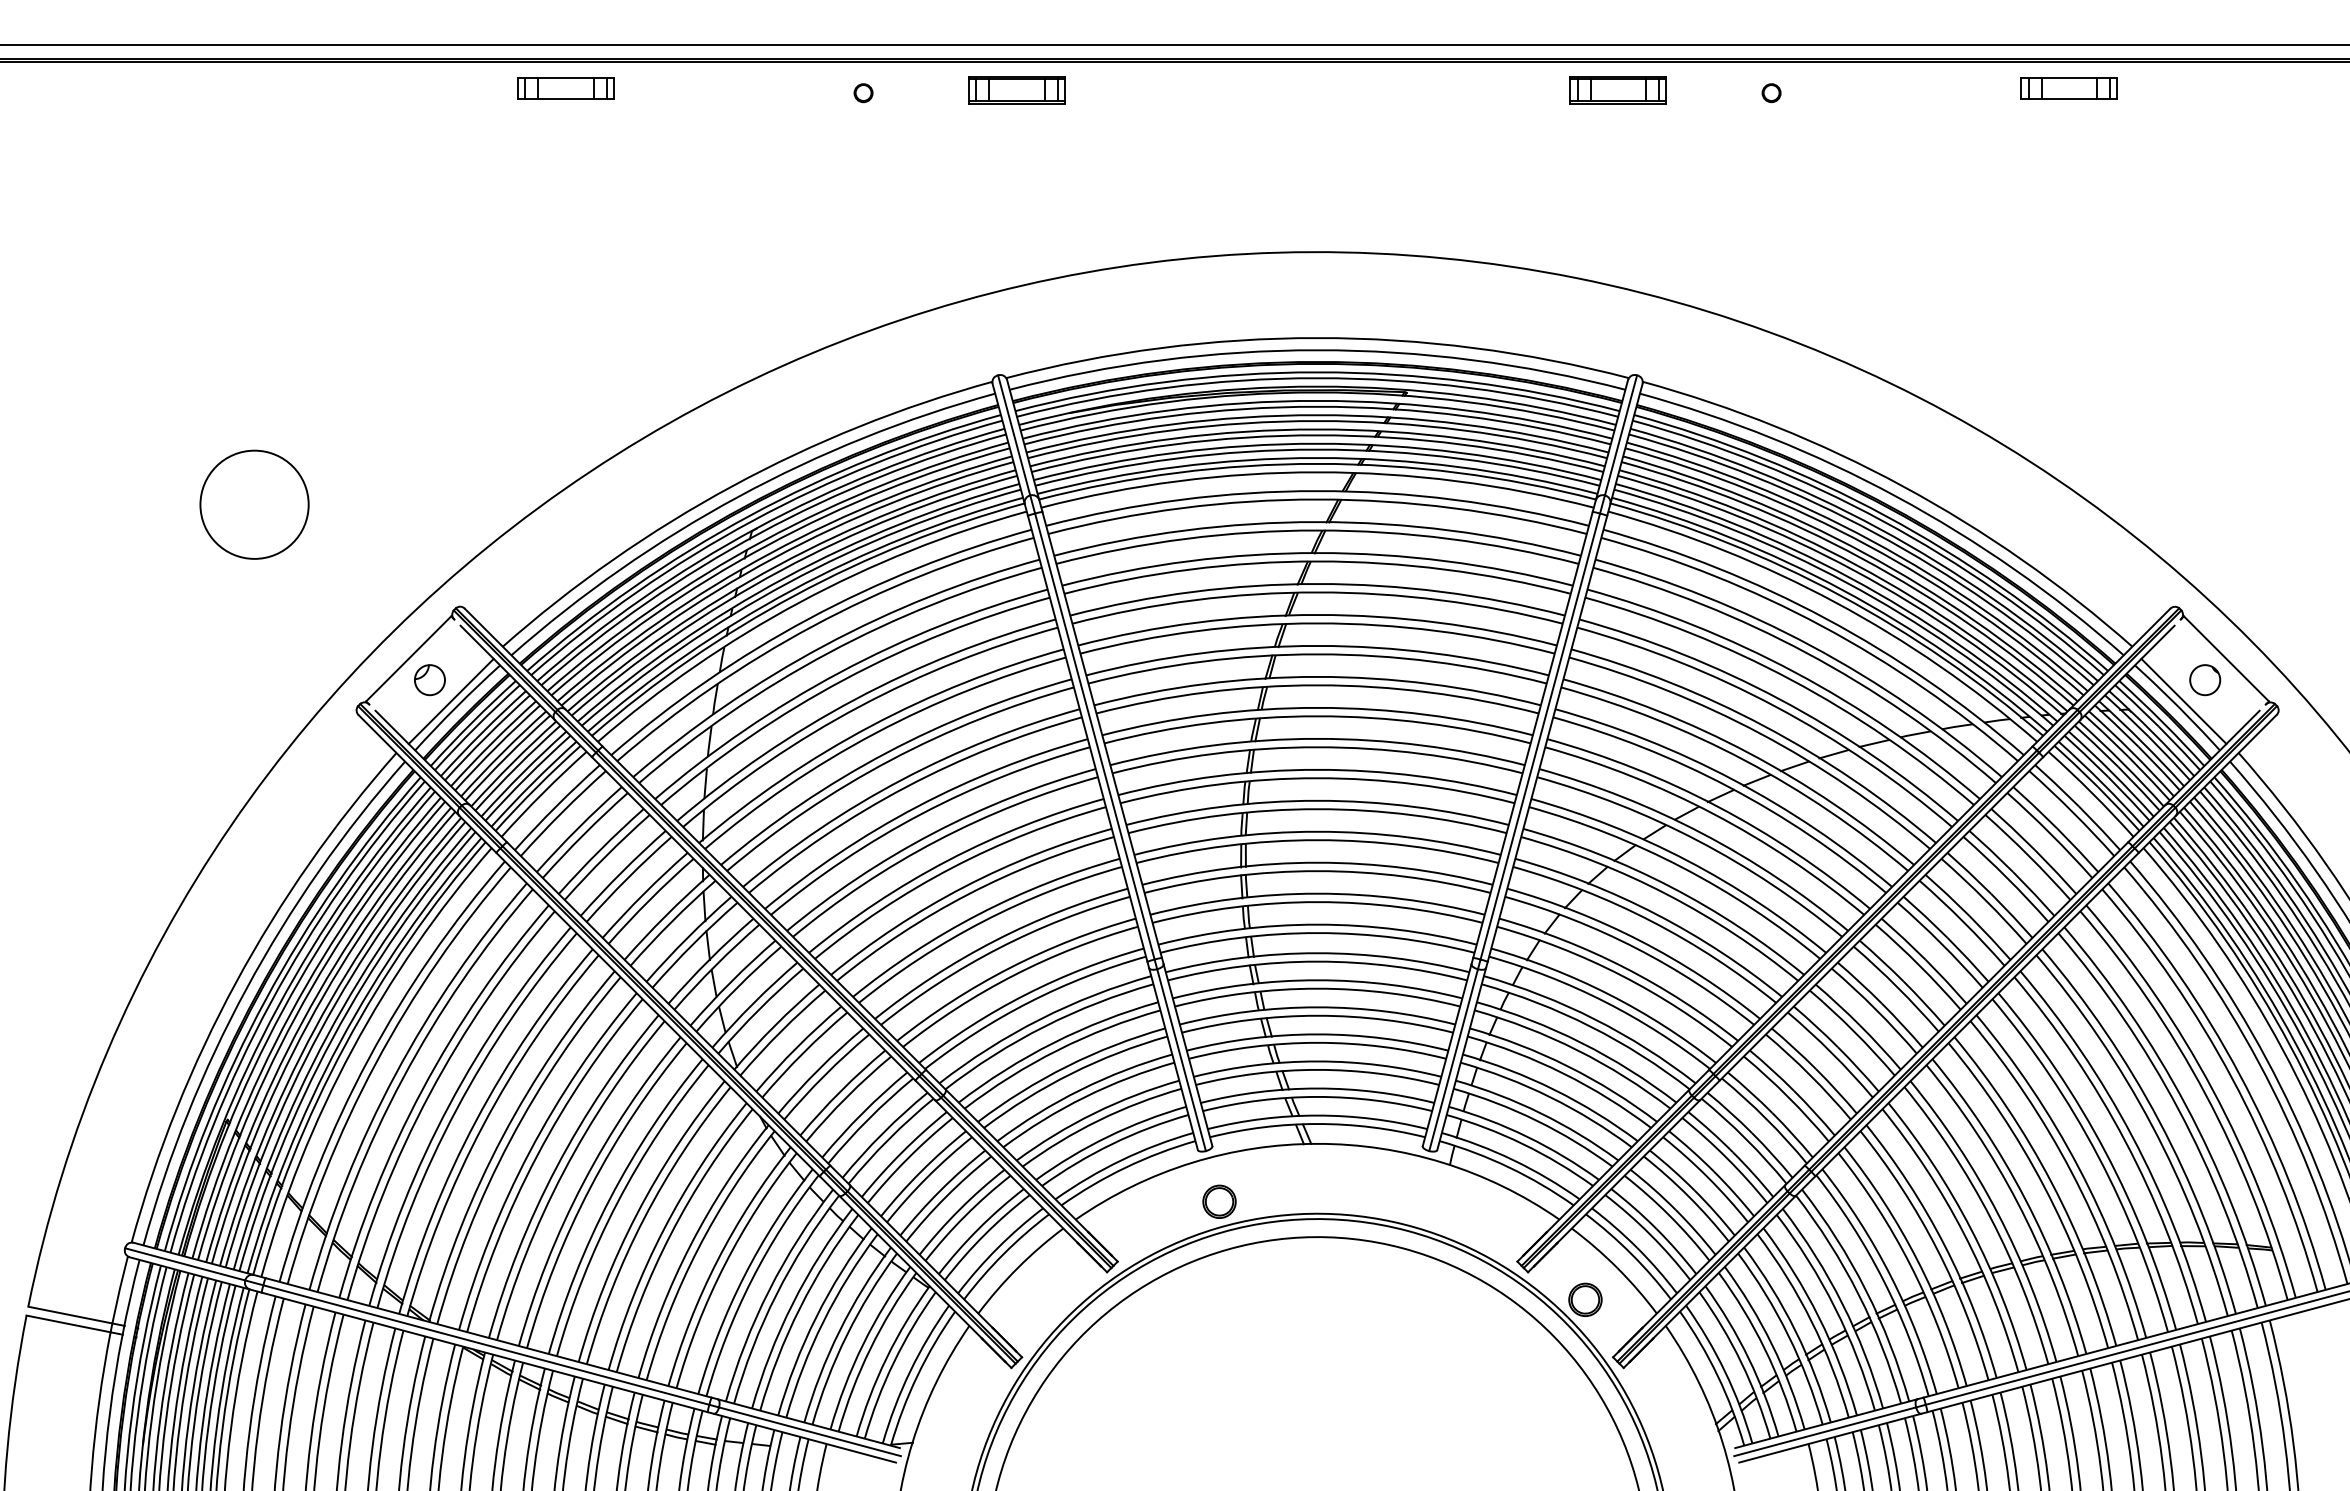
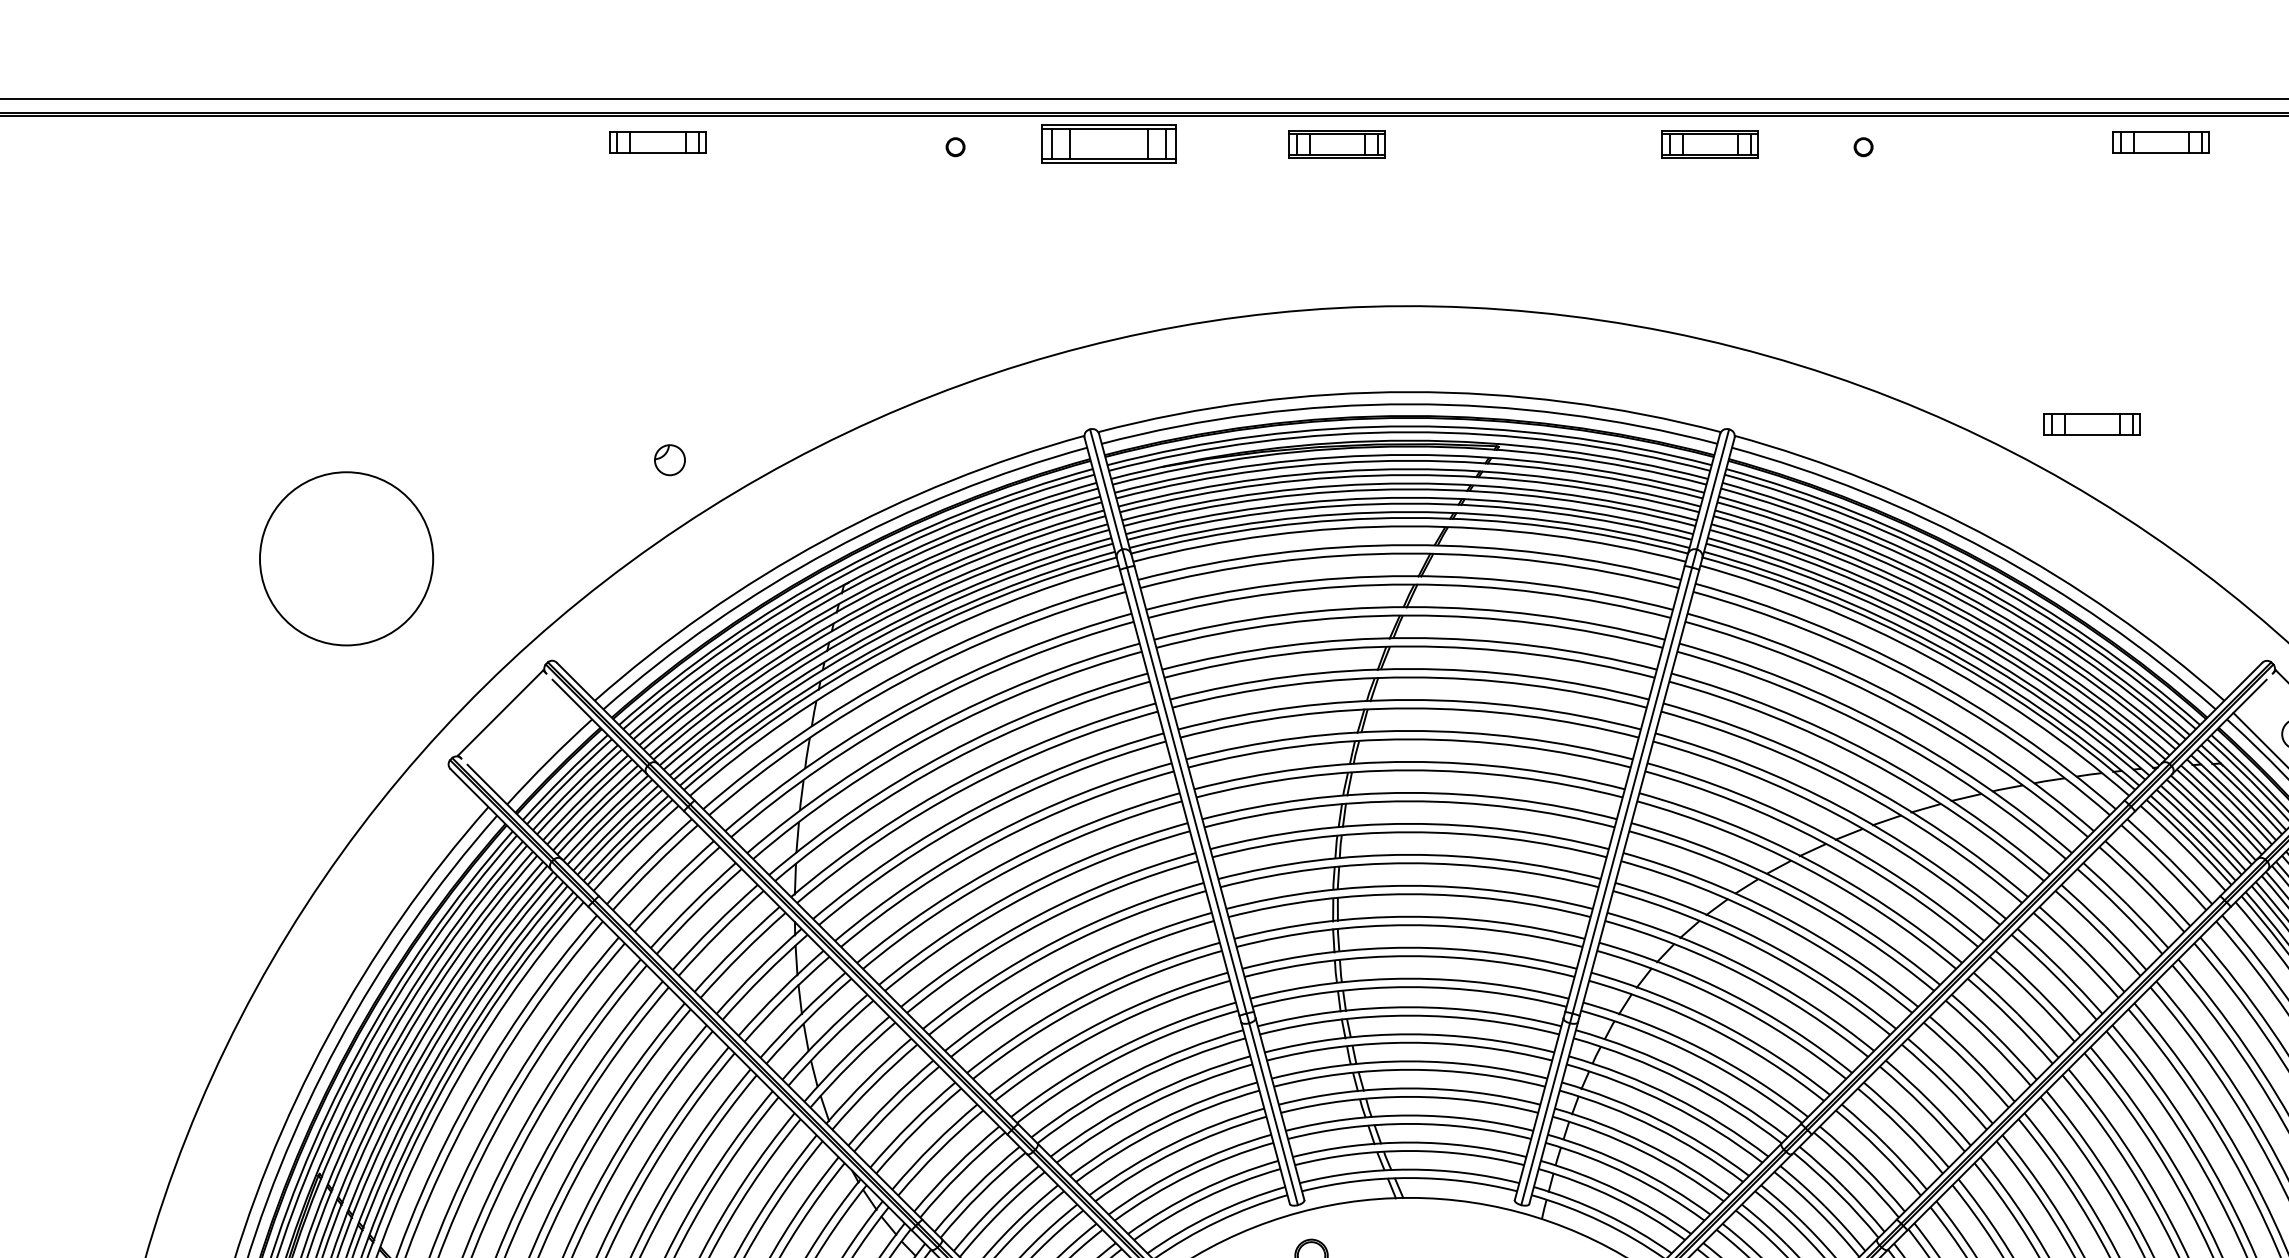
part: (1016, 90) -> (1108, 144), size x1.4
part: (1244, 90) -> (1336, 144), added
part: (1999, 370) -> (2091, 424), added
circle: (254, 504) -> (346, 558), size x1.6
part: (429, 680) -> (669, 460), moved
line: (450, 700) -> (542, 754), removed

